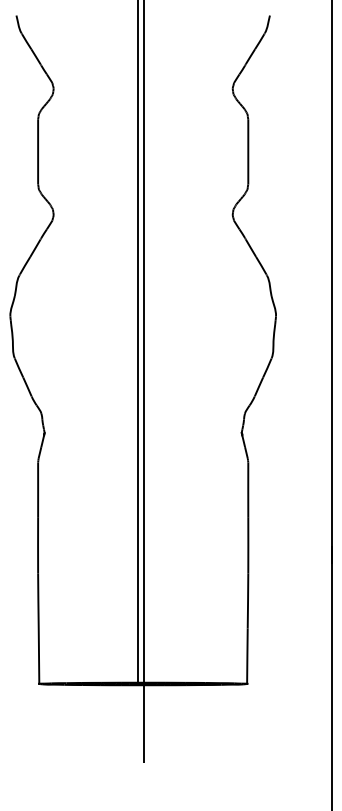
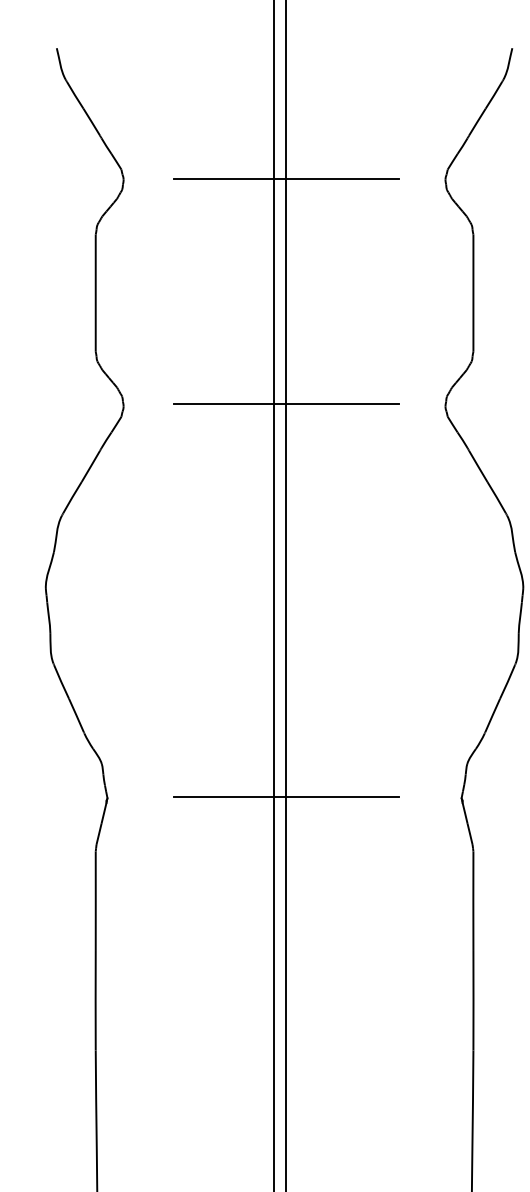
line: (143, 88) -> (285, 179), added
line: (143, 213) -> (285, 403), added
line: (143, 432) -> (285, 797), added

